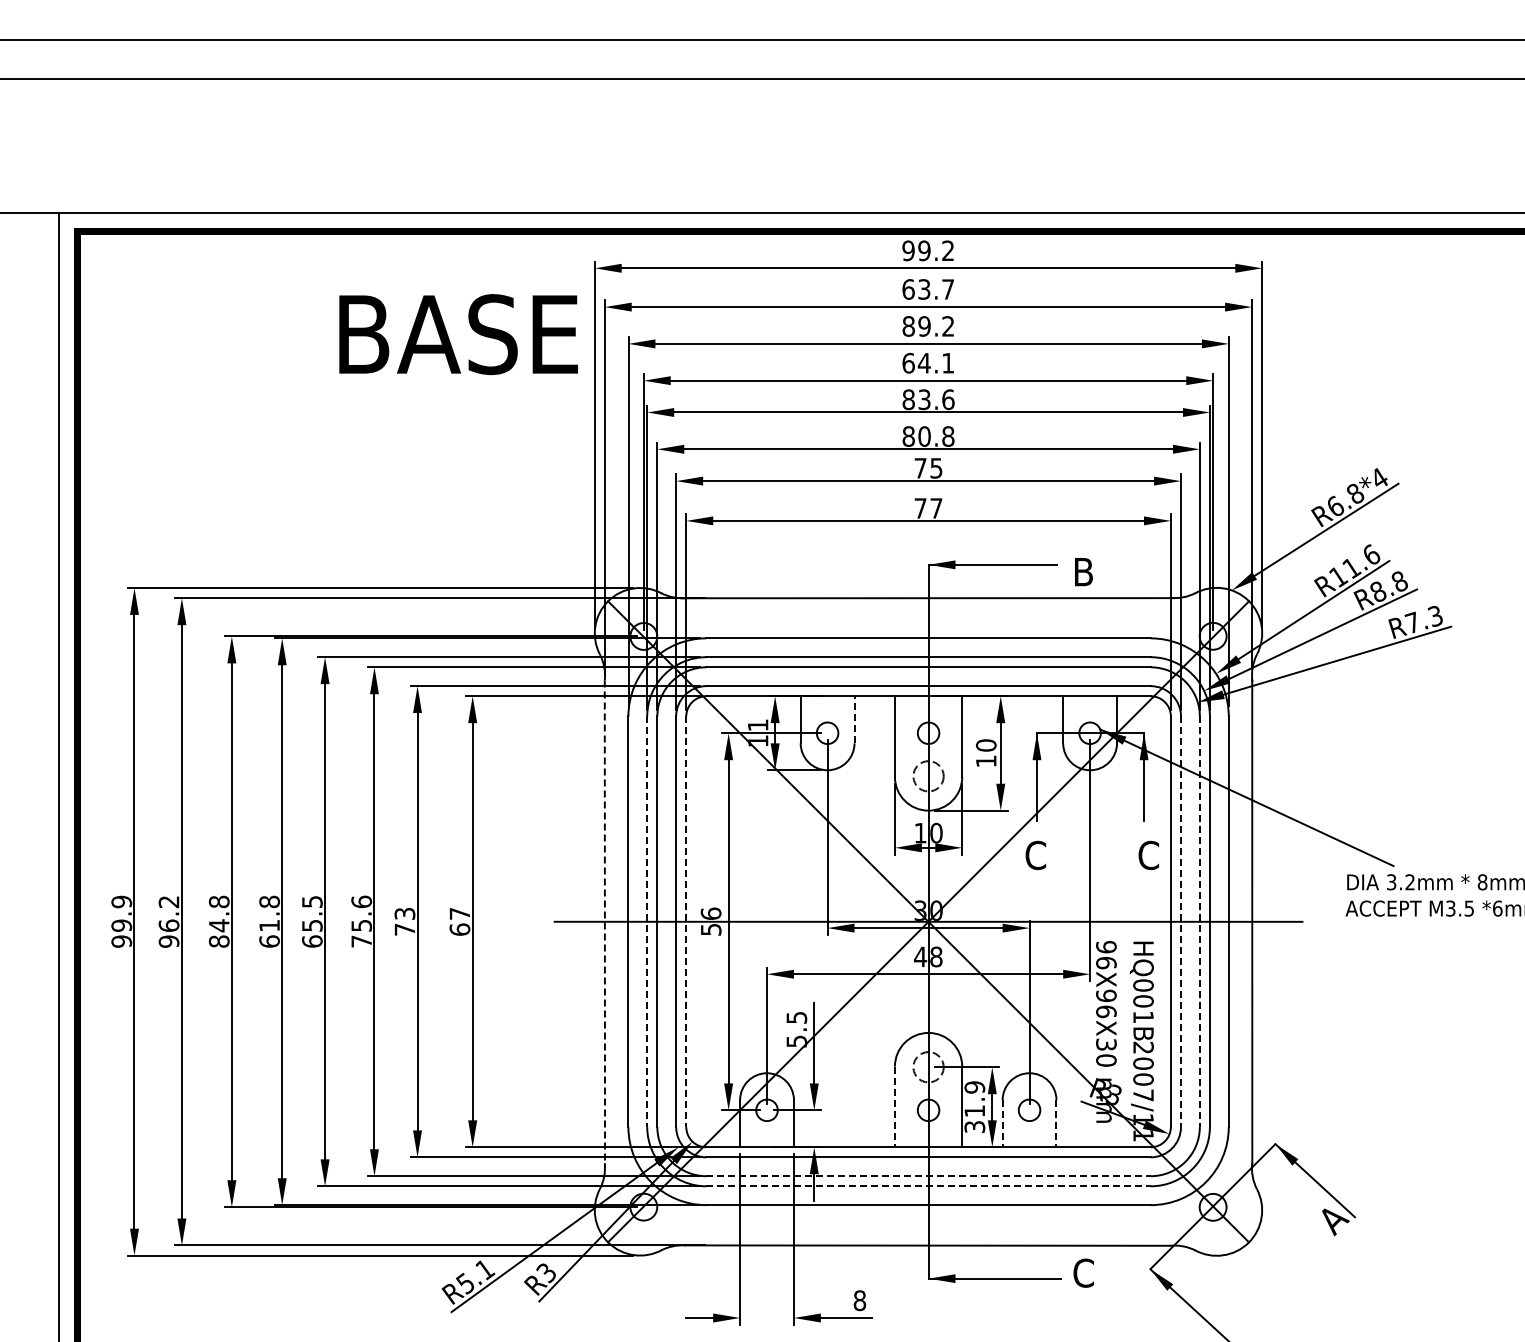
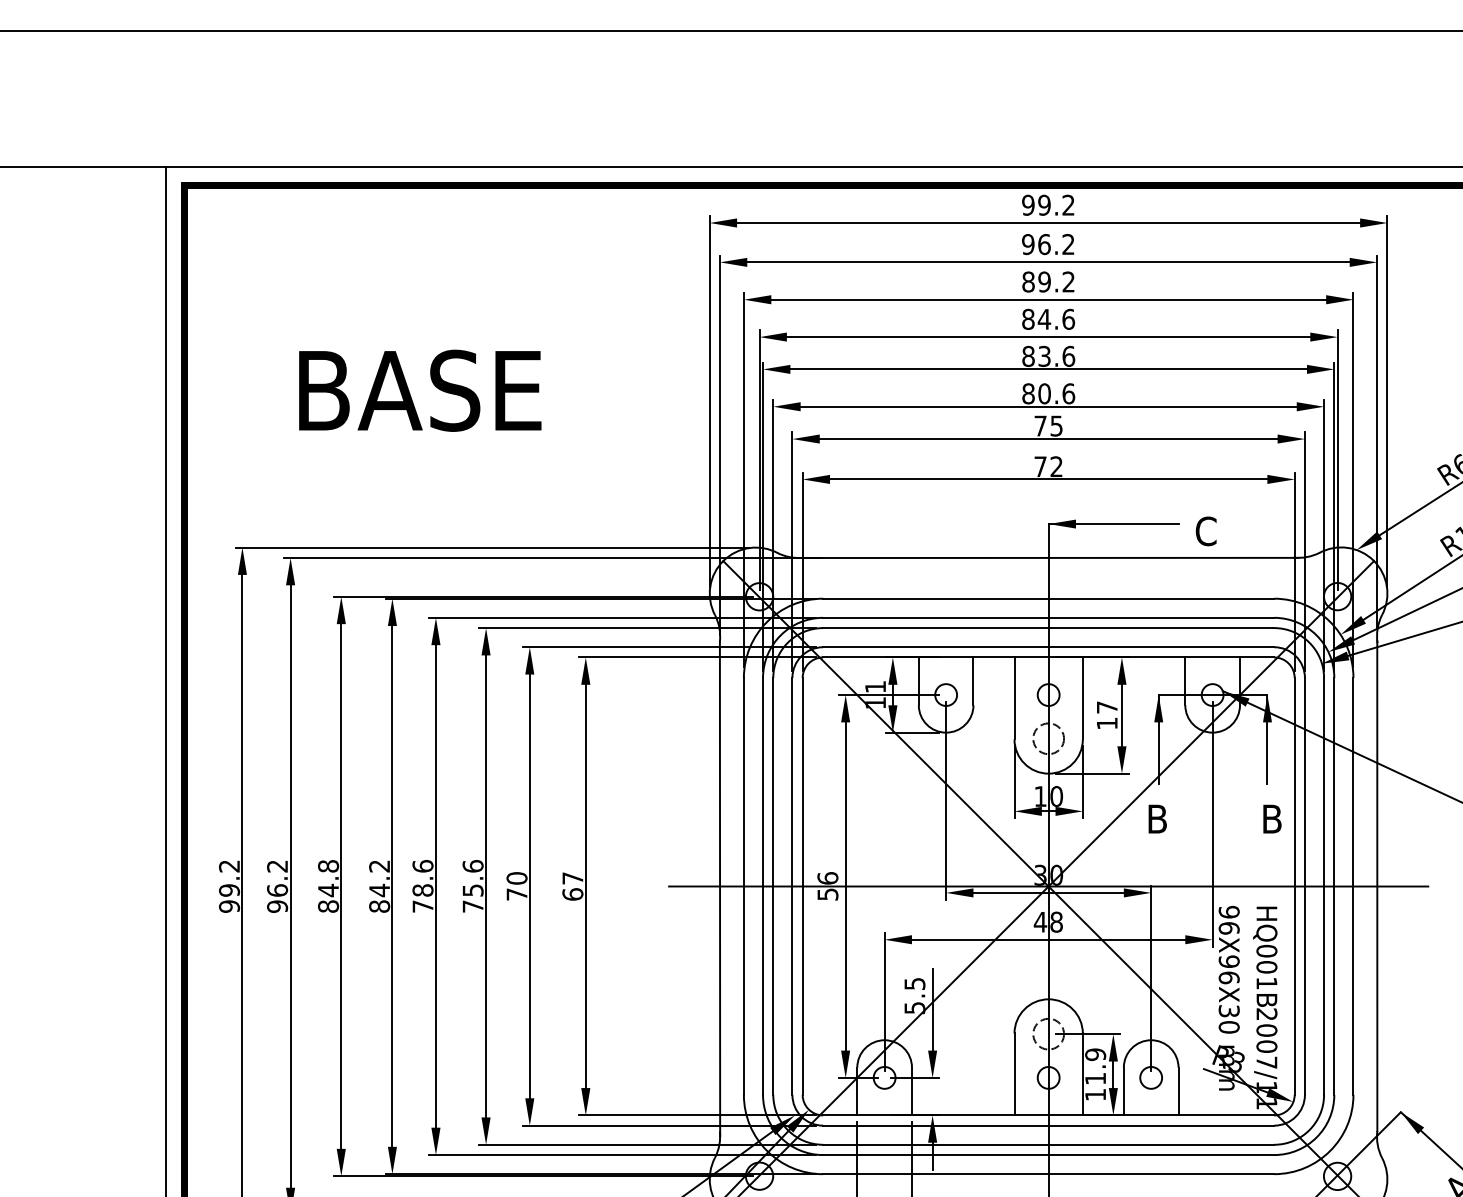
text: (927, 289) -> (1047, 244), 63.7 -> 96.2
text: (458, 334) -> (420, 390), moved
text: (928, 362) -> (1048, 318), 64.1 -> 84.6
text: (948, 436) -> (1068, 393), 80.8 -> 80.6
text: (936, 508) -> (1056, 466), 77 -> 72
text: (1083, 571) -> (1205, 530), B -> C
line: (854, 719) -> (973, 681), dashed -> solid
text: (985, 745) -> (1106, 707), 10 -> 17
text: (1035, 855) -> (1157, 819), C -> B
text: (1148, 855) -> (1271, 819), C -> B
text: (121, 901) -> (229, 865), 99.9 -> 99.2
text: (404, 913) -> (516, 878), 73 -> 70
text: (269, 921) -> (379, 886), 61.8 -> 84.2
text: (312, 921) -> (423, 886), 65.5 -> 78.6
line: (647, 922) -> (763, 887), dashed -> solid
line: (686, 922) -> (802, 887), dashed -> solid
line: (1180, 922) -> (1304, 887), dashed -> solid
line: (1199, 922) -> (1323, 887), dashed -> solid
line: (604, 924) -> (719, 889), dashed -> solid
line: (894, 1107) -> (1014, 1075), dashed -> solid
line: (1002, 1123) -> (1123, 1091), dashed -> solid
line: (1056, 1123) -> (1178, 1091), dashed -> solid
text: (974, 1127) -> (1095, 1095), 31.9 -> 11.9
line: (929, 1176) -> (1049, 1145), dashed -> solid
line: (929, 1186) -> (1049, 1155), dashed -> solid

